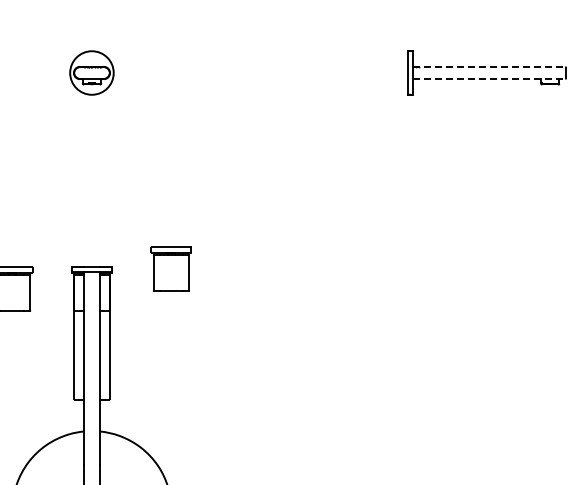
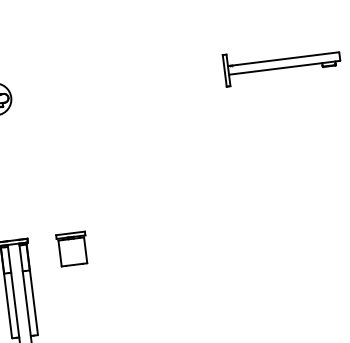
line: (489, 67) -> (283, 59), dashed -> solid
line: (489, 78) -> (284, 67), dashed -> solid
part: (170, 268) -> (71, 248), moved

